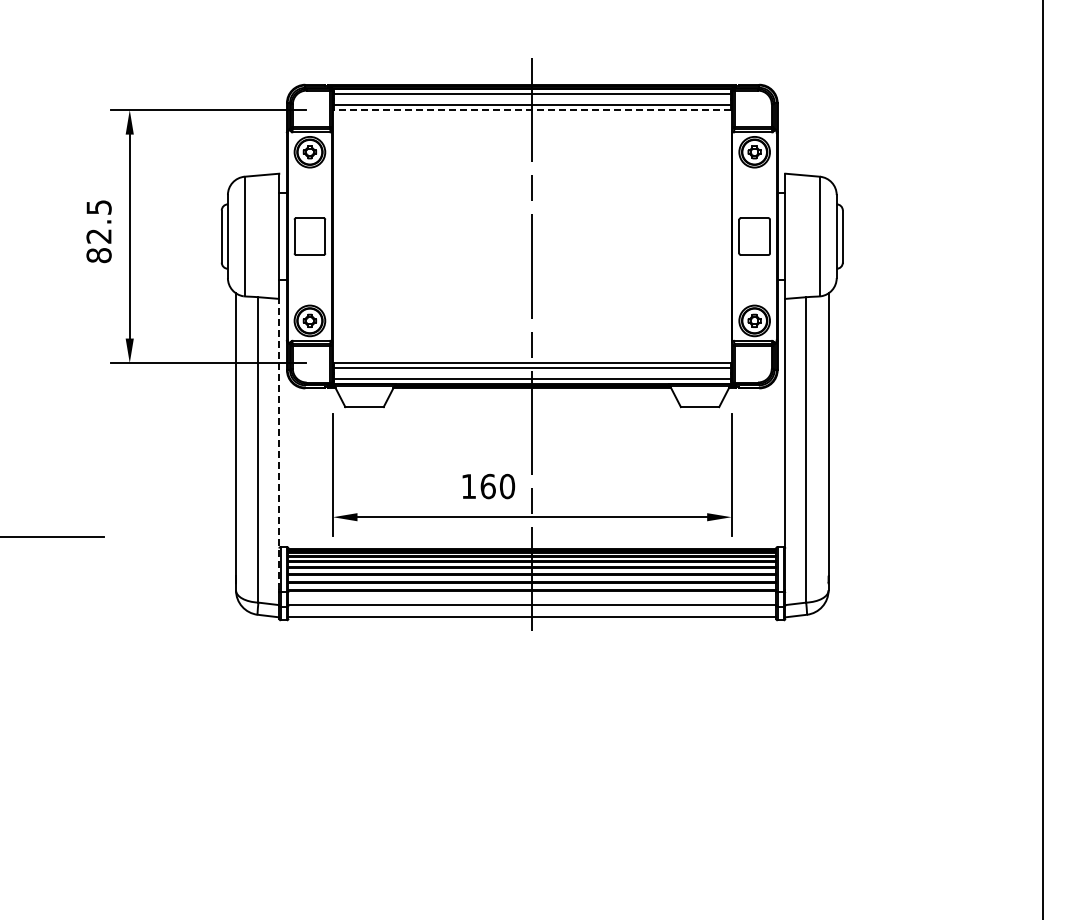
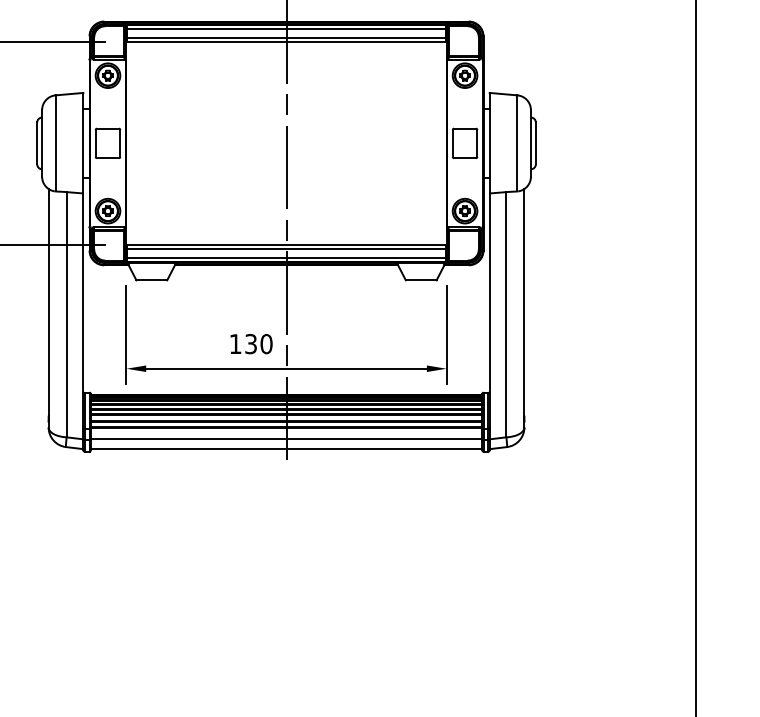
line: (532, 110) -> (286, 42), dashed -> solid
line: (279, 443) -> (83, 309), dashed -> solid
text: (487, 486) -> (250, 344), 160 -> 130

